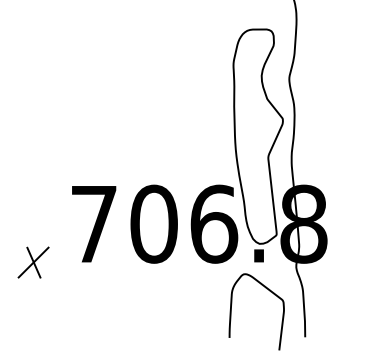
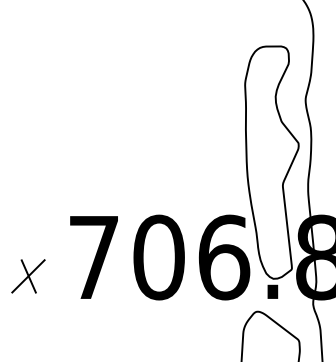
part: (33, 262) -> (28, 276), moved

